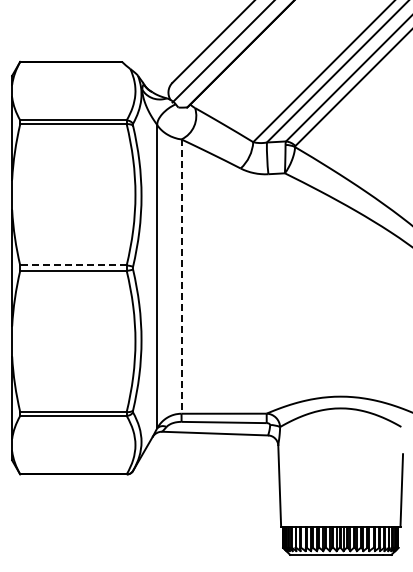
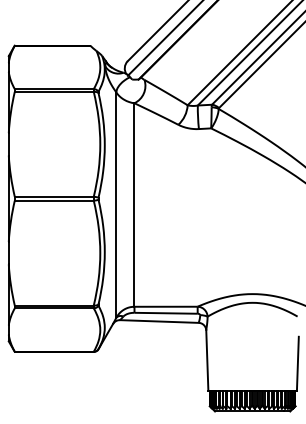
line: (72, 265) -> (53, 196), dashed -> solid
line: (181, 277) -> (134, 205), dashed -> solid

